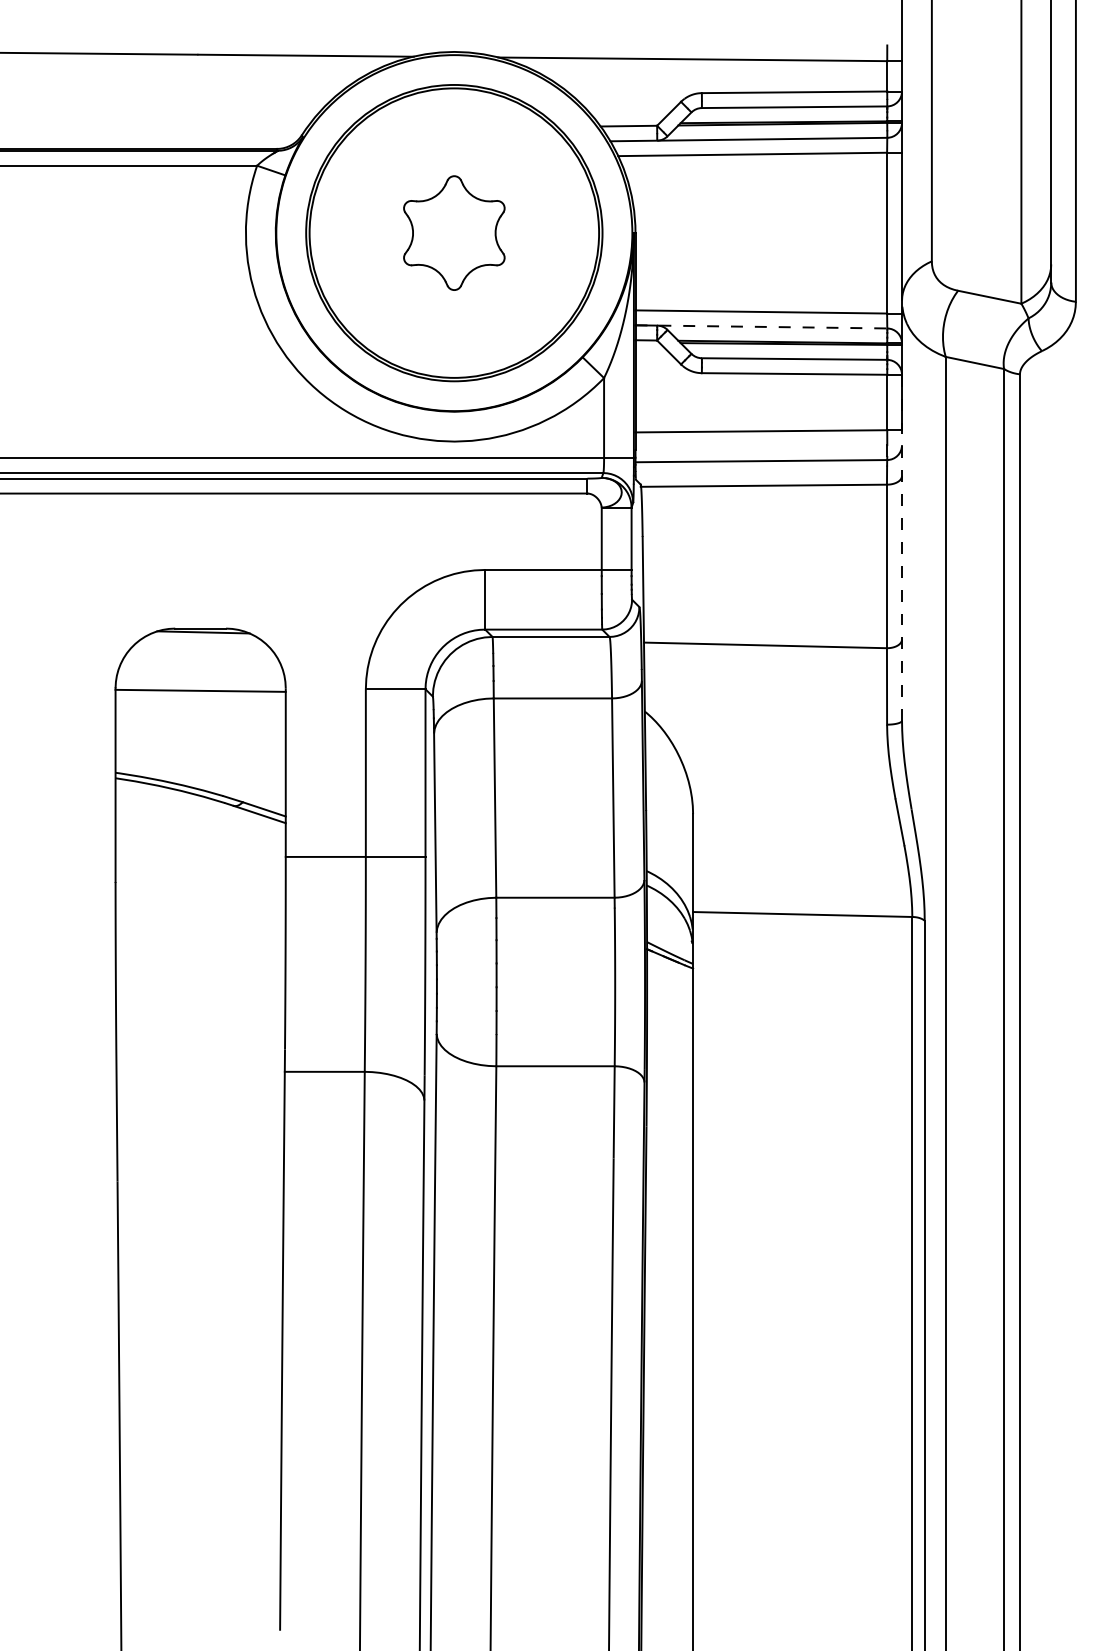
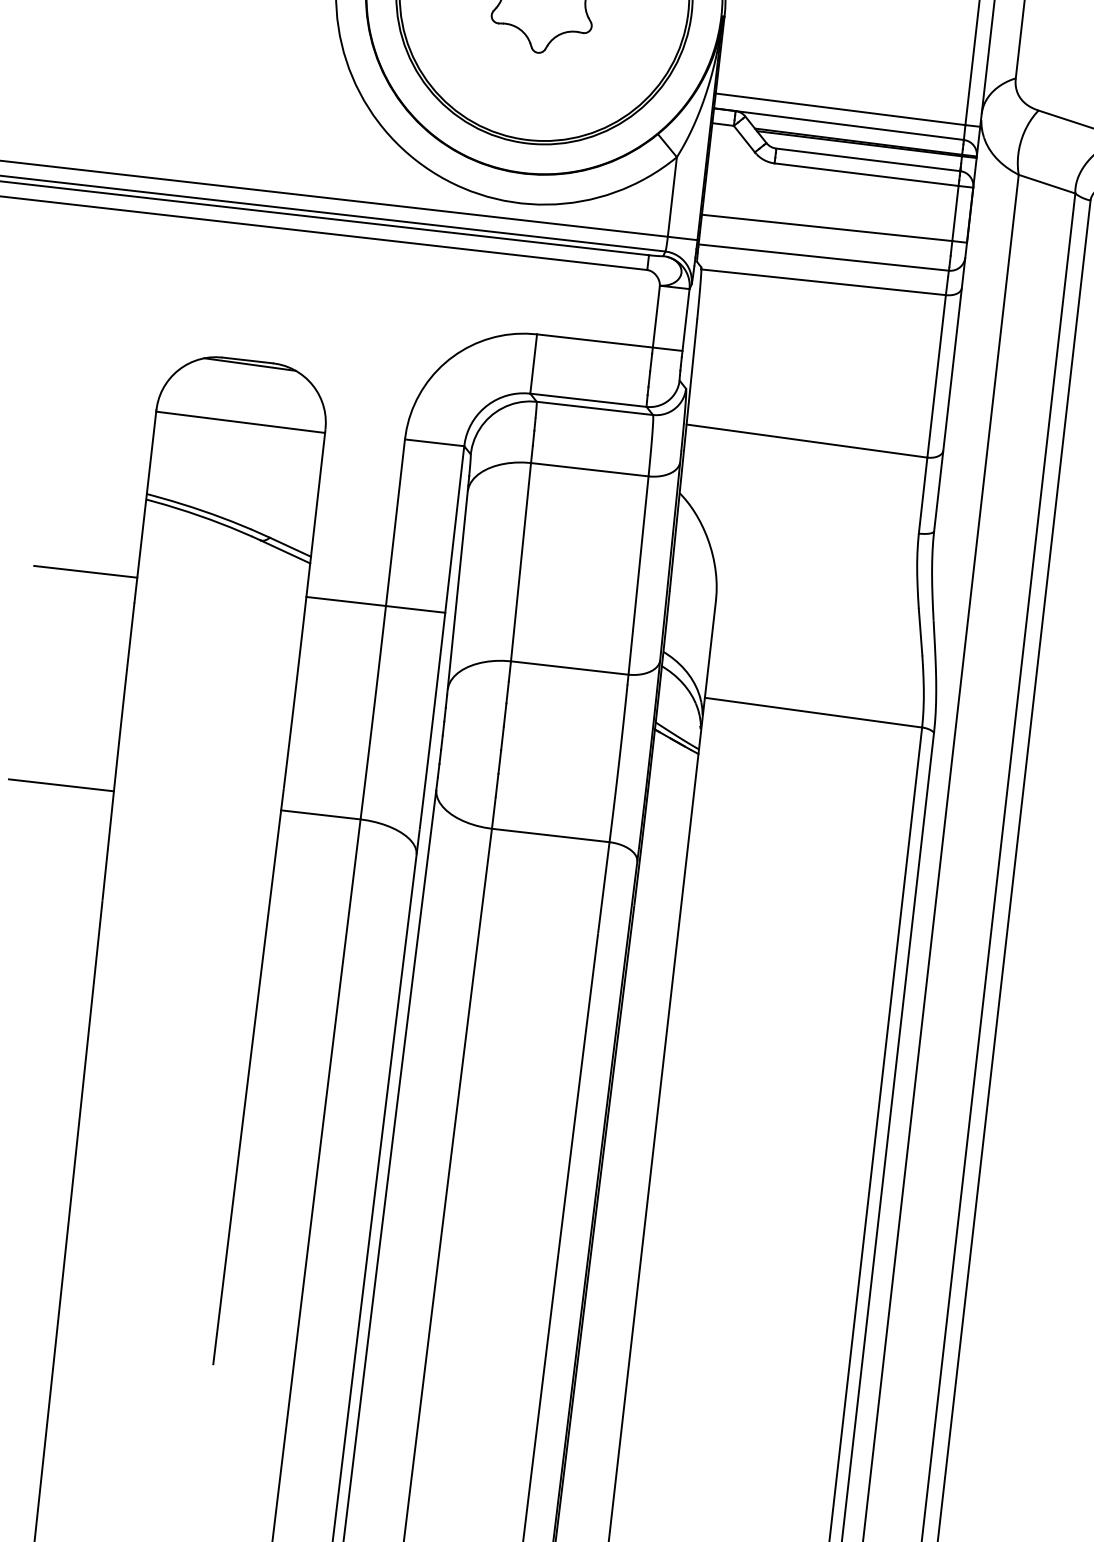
line: (761, 326) -> (839, 123), dashed -> solid
line: (902, 547) -> (954, 359), dashed -> solid
line: (63, 856) -> (85, 571), added
line: (63, 1071) -> (61, 784), added

